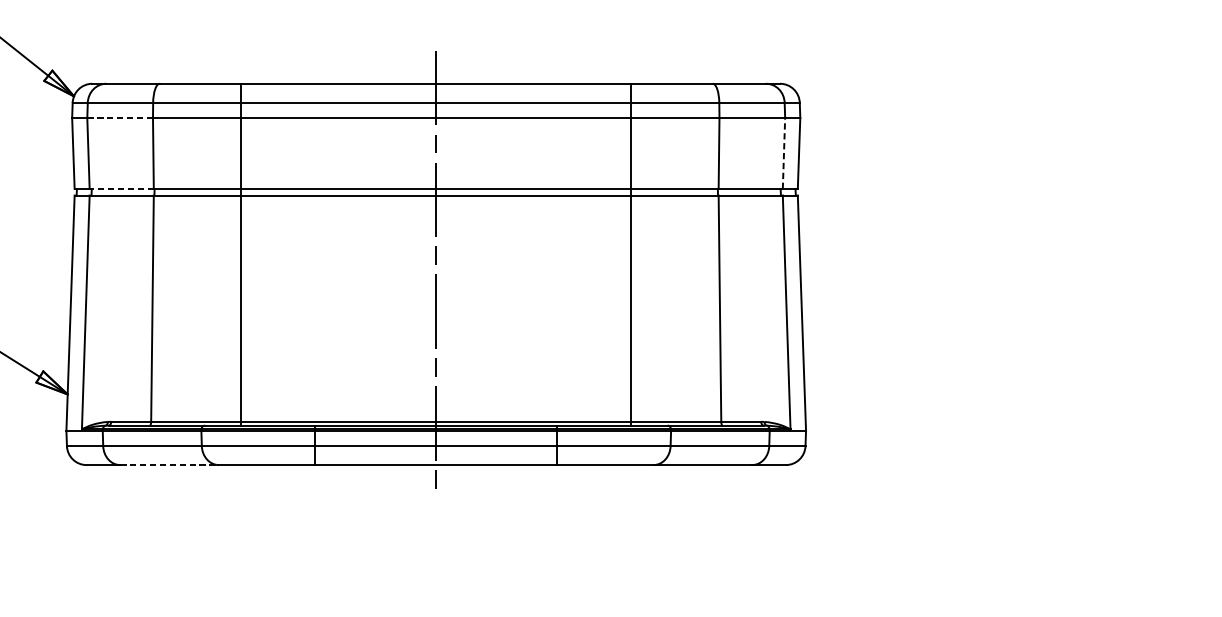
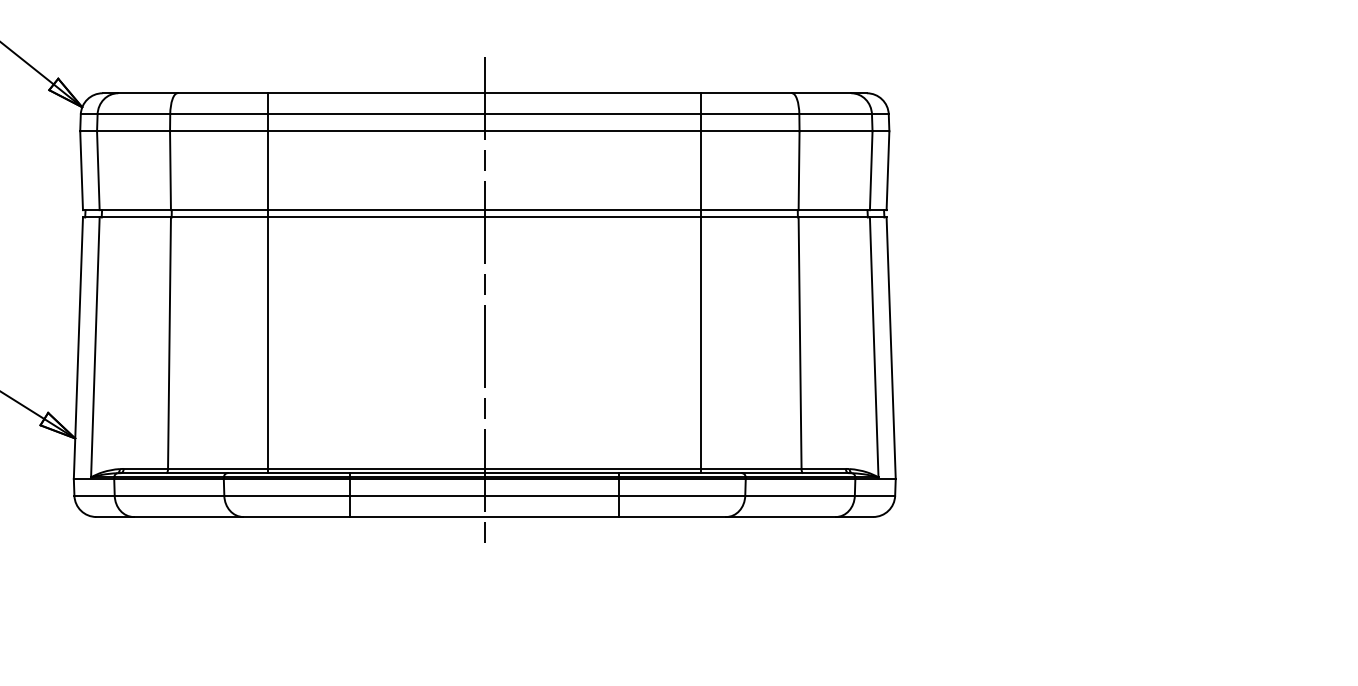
line: (120, 118) -> (133, 131), dashed -> solid
line: (784, 153) -> (871, 170), dashed -> solid
line: (121, 189) -> (135, 210), dashed -> solid
line: (169, 465) -> (188, 517), dashed -> solid

